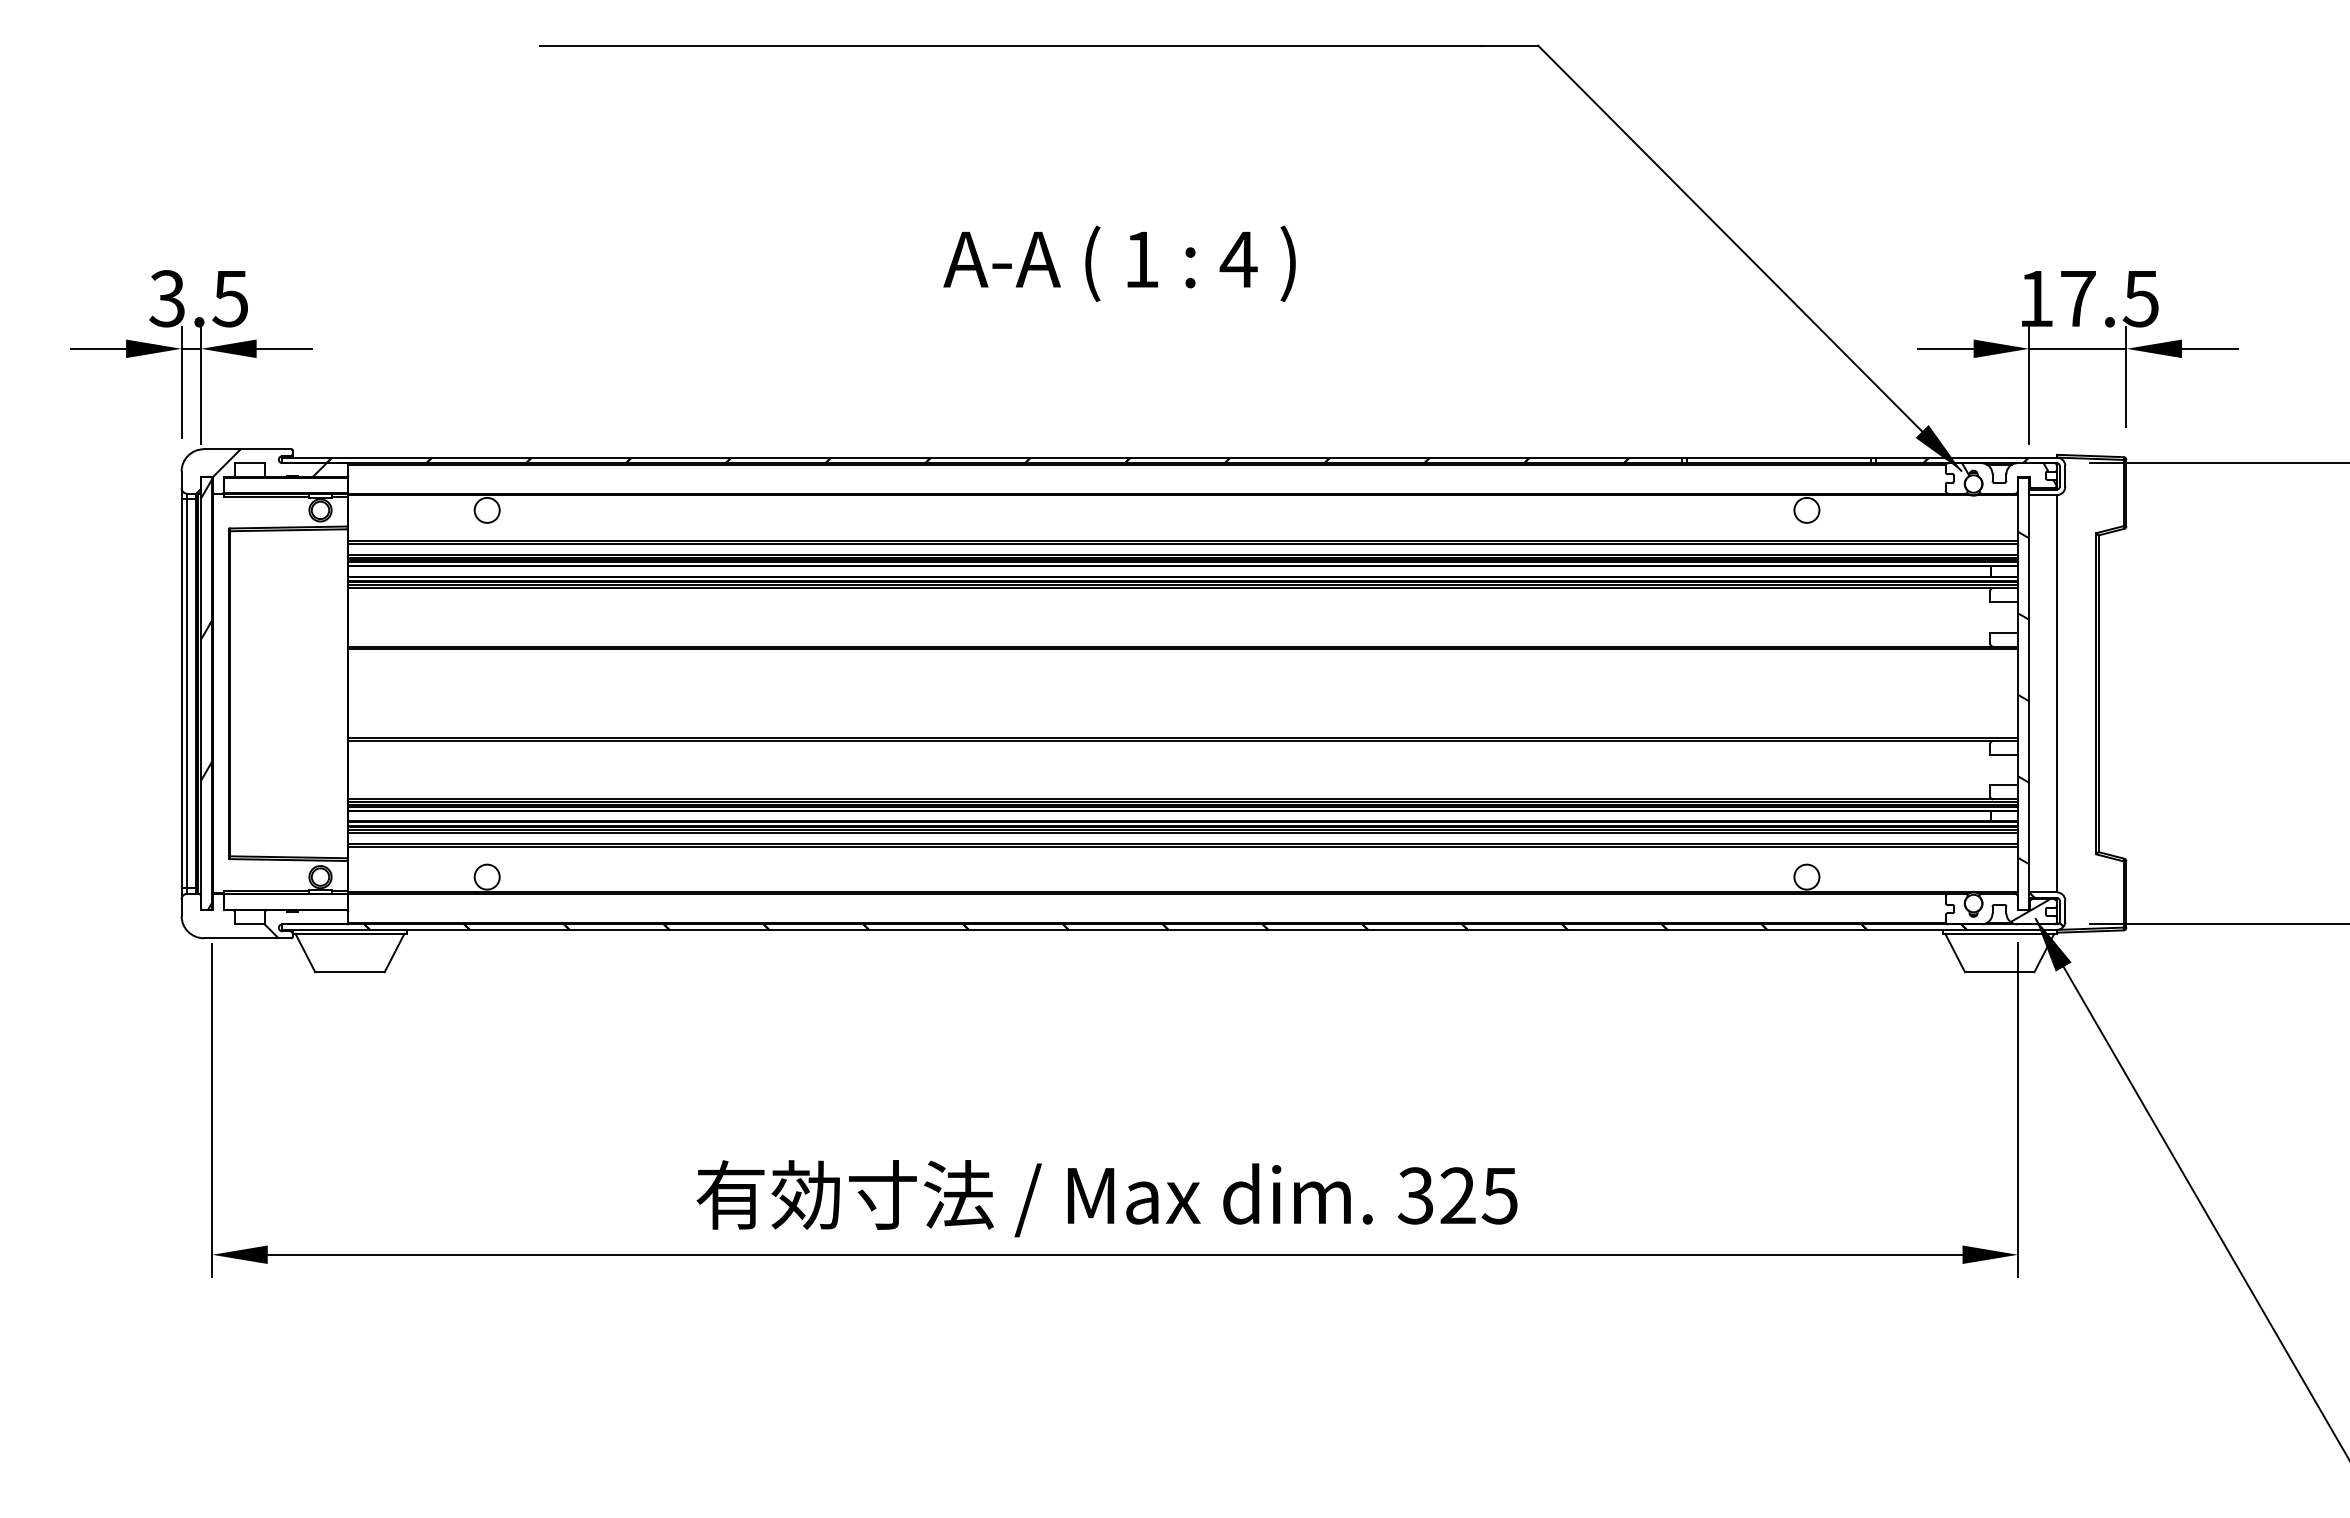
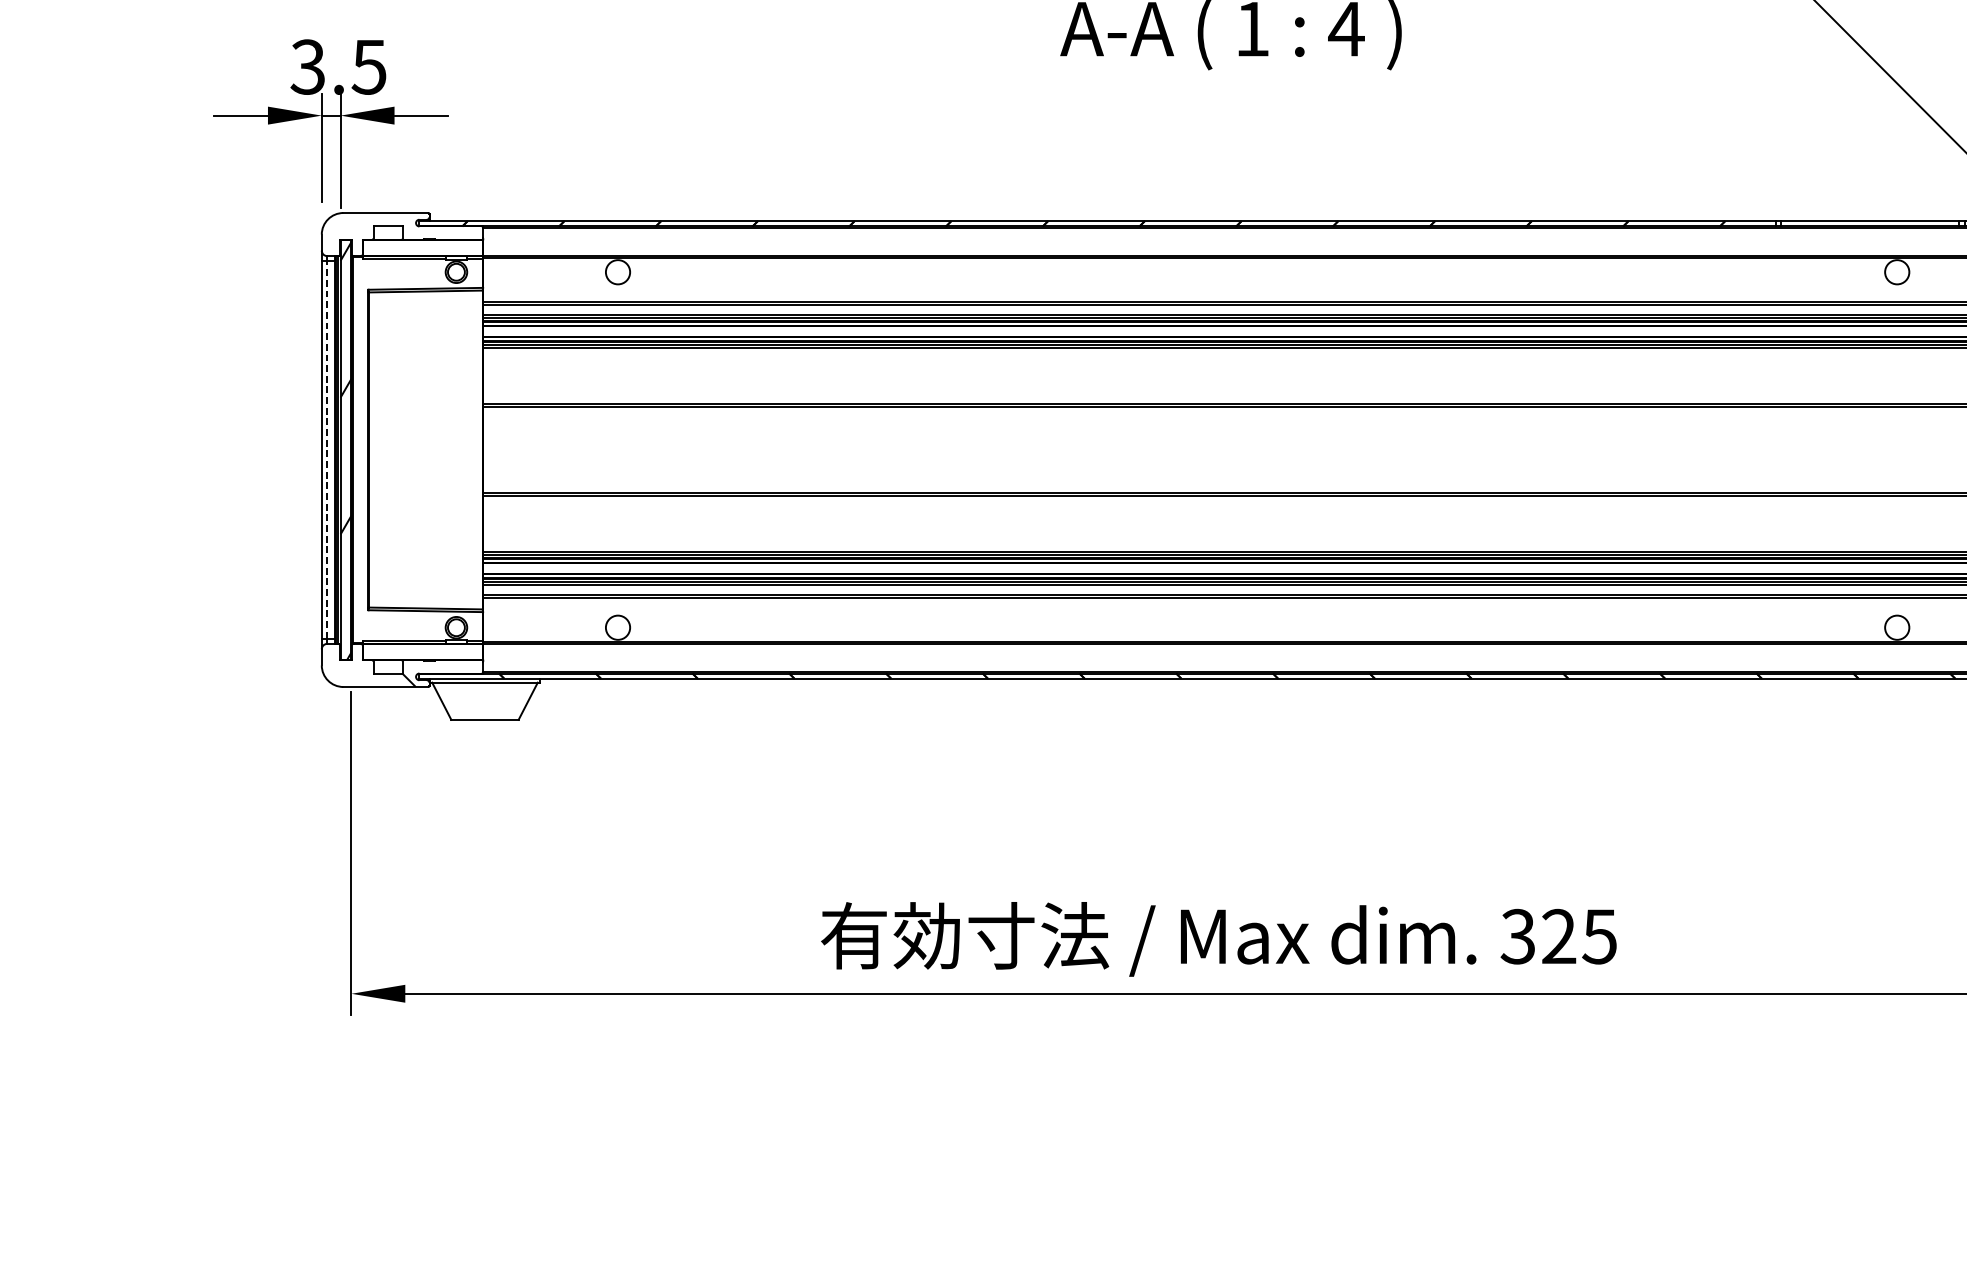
hatch: (261, 471) -> (399, 234), removed
line: (187, 693) -> (327, 449), solid -> dashed

